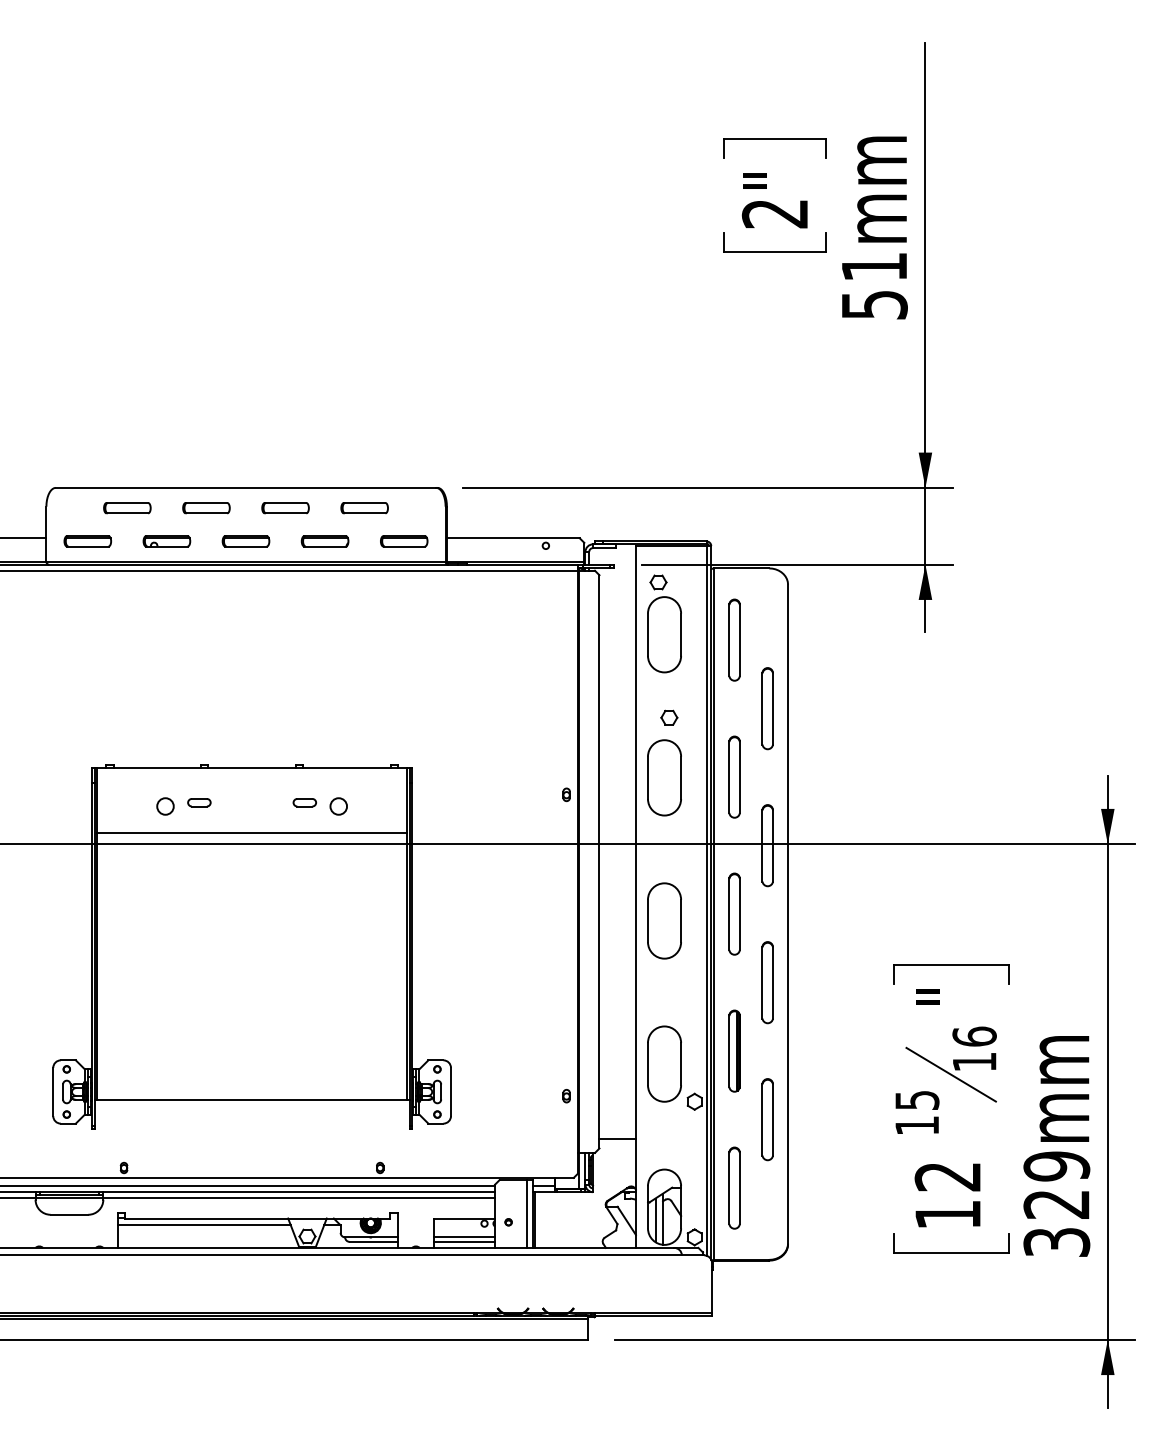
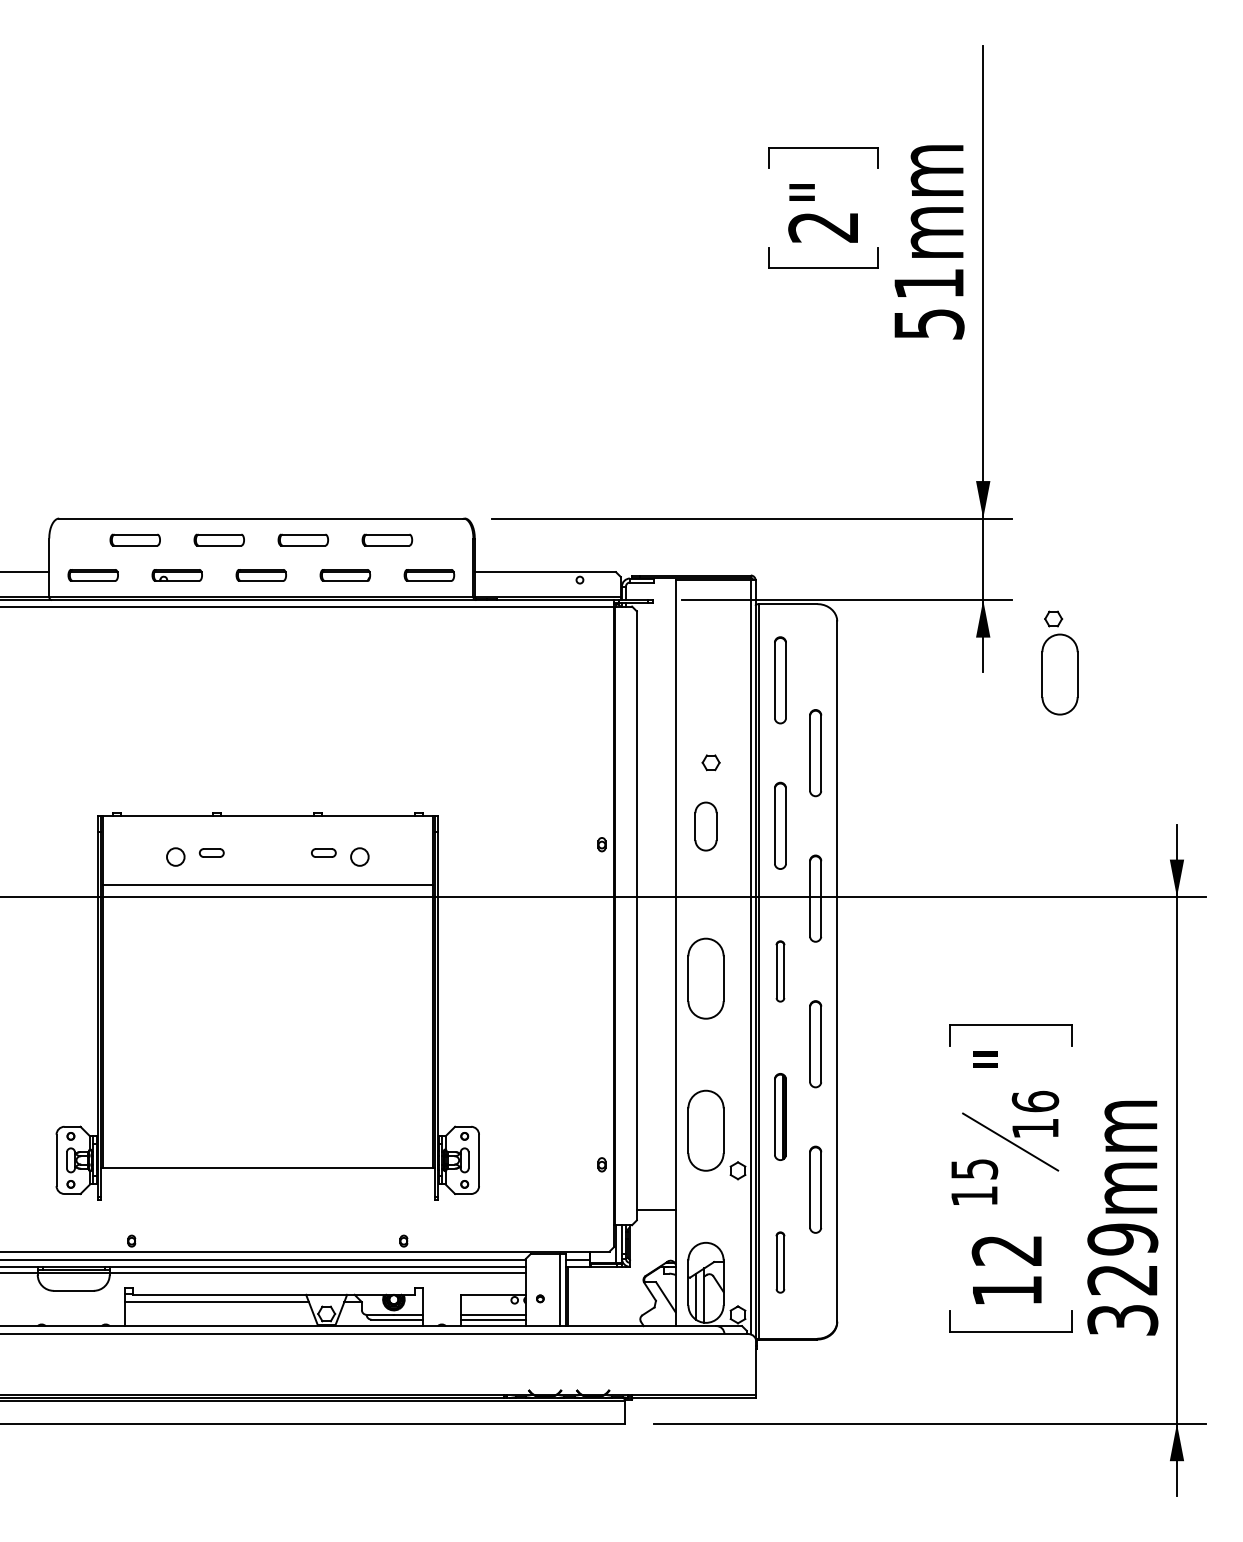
part: (664, 623) -> (1059, 662), moved
part: (664, 777) -> (705, 826), size x0.6
part: (734, 914) -> (780, 971), size x0.7
part: (734, 1188) -> (780, 1262), size x0.7

